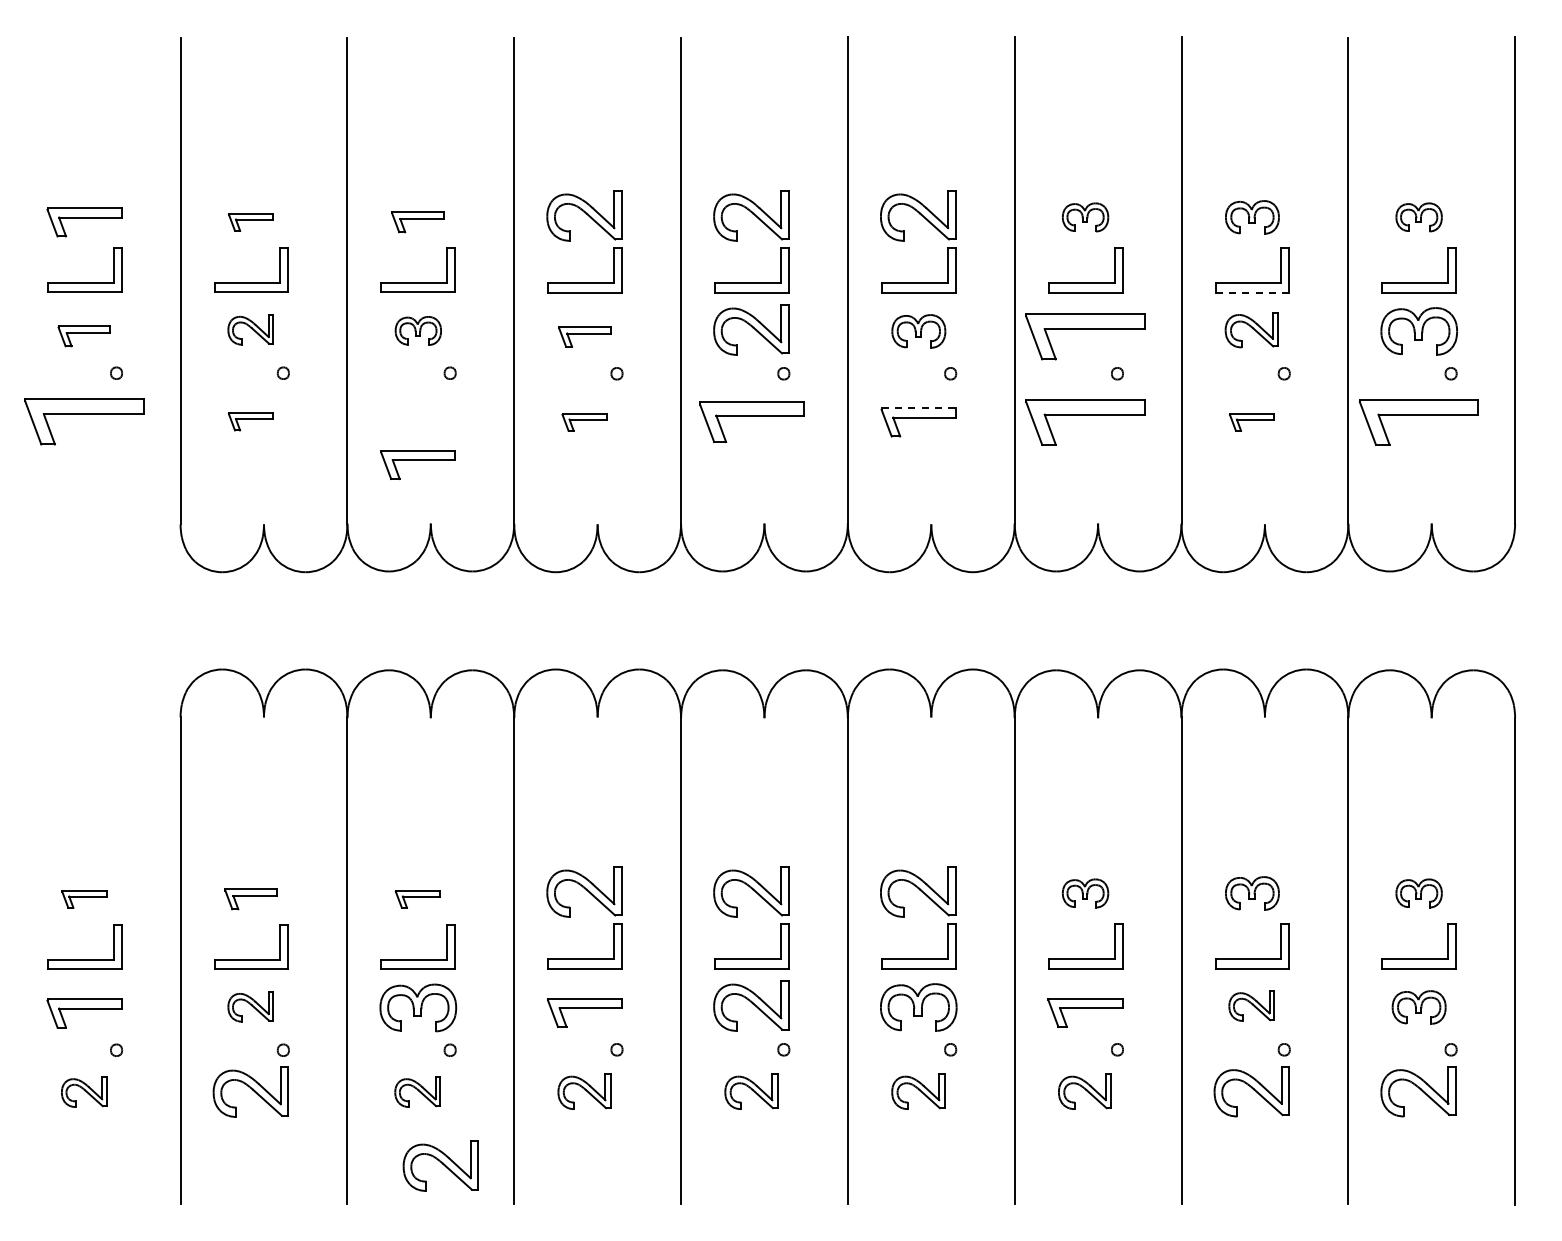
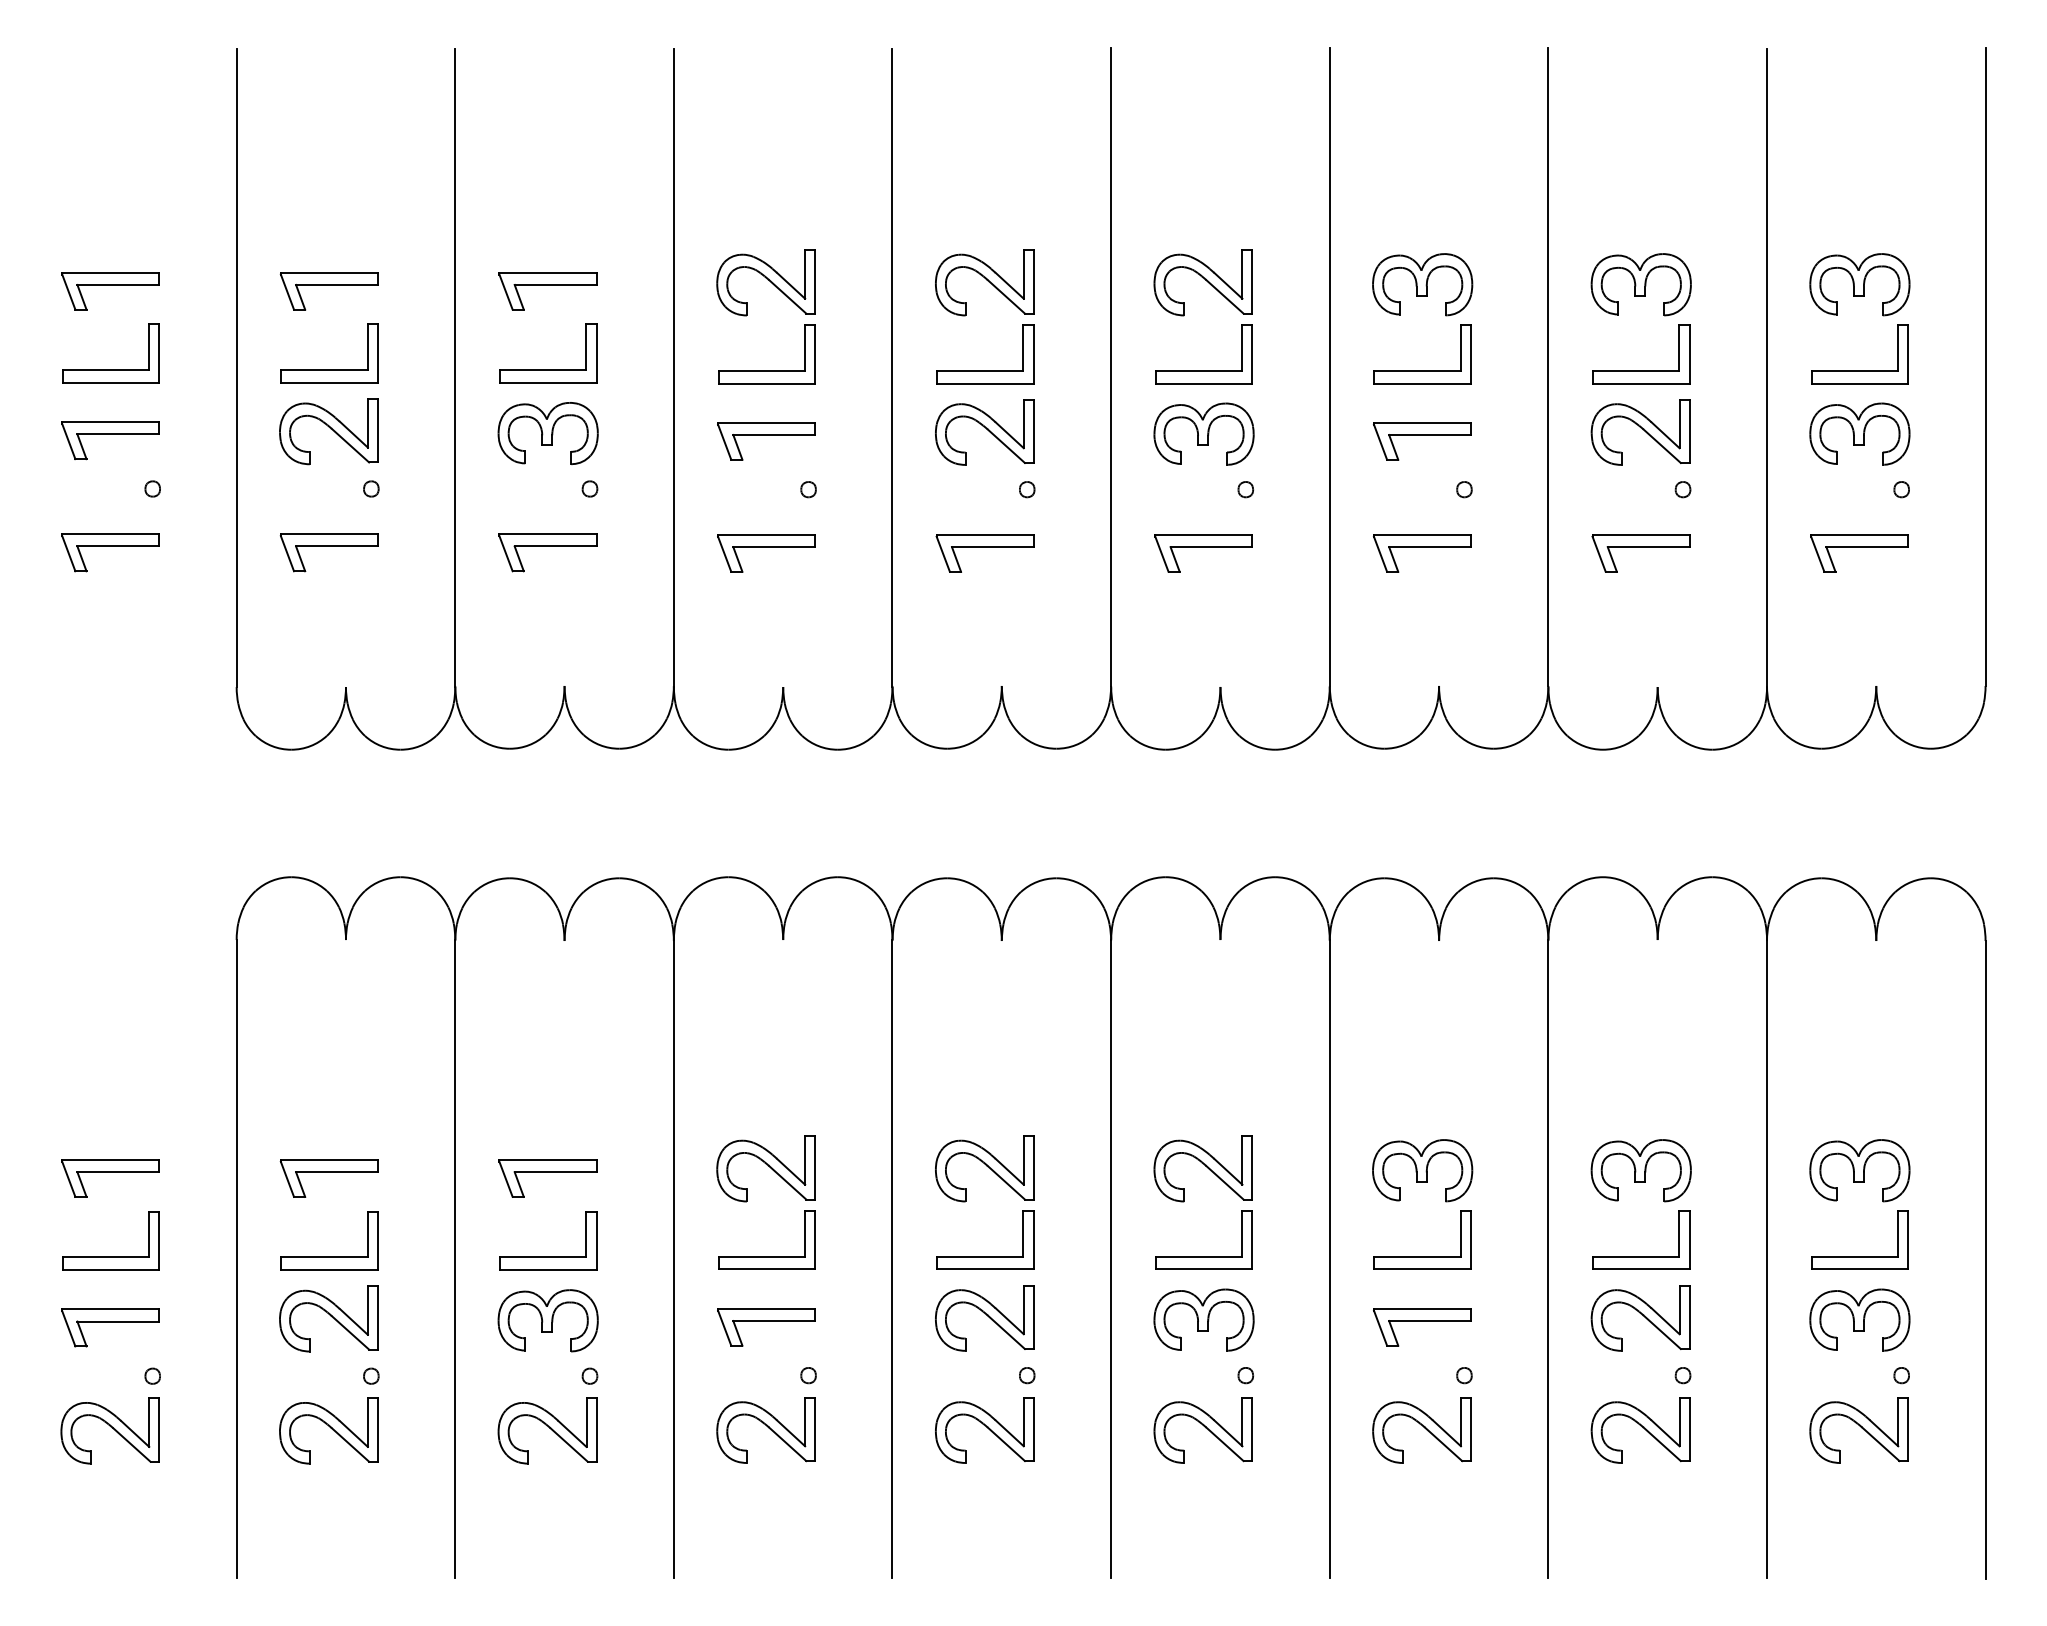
part: (1085, 217) -> (1422, 284), size x1.67
part: (1252, 217) -> (1641, 284), size x1.43
part: (1418, 217) -> (1858, 284), size x1.67
part: (250, 222) -> (328, 291), size x1.67
part: (417, 222) -> (547, 291), size x1.43
line: (1252, 292) -> (1641, 383), dashed -> solid
part: (250, 329) -> (328, 431), size x1.67
part: (1251, 329) -> (1640, 431), size x1.43
part: (418, 330) -> (548, 432), size x1.67
part: (918, 331) -> (1203, 434), size x1.43
part: (84, 336) -> (110, 440), size x1.43
part: (584, 336) -> (765, 440), size x1.43
part: (1085, 336) -> (1422, 440), size x0.62
line: (919, 408) -> (1205, 535), dashed -> solid
part: (84, 421) -> (110, 552), size x0.62
part: (250, 421) -> (328, 552), size x1.67
part: (584, 422) -> (765, 553), size x1.67
part: (751, 422) -> (984, 553), size x0.71
part: (1085, 422) -> (1422, 553), size x0.62
part: (1251, 422) -> (1640, 553), size x1.67
part: (1418, 422) -> (1858, 553), size x0.62
part: (417, 464) -> (547, 552), moved
part: (1085, 893) -> (1422, 1170), size x1.67
part: (1252, 893) -> (1641, 1170), size x1.43
part: (1418, 893) -> (1858, 1170), size x1.67
part: (84, 899) -> (110, 1178), size x1.67
part: (250, 899) -> (328, 1178), size x1.43
part: (417, 899) -> (547, 1178), size x1.67
part: (1251, 1005) -> (1640, 1317), size x1.67
part: (250, 1006) -> (328, 1318), size x1.67
part: (1418, 1007) -> (1858, 1320), size x1.43
part: (84, 1091) -> (110, 1430), size x1.67
part: (417, 1091) -> (547, 1430), size x1.67
part: (584, 1091) -> (765, 1430), size x1.43
part: (751, 1091) -> (984, 1430), size x1.43
part: (918, 1091) -> (1203, 1430), size x1.43
part: (1084, 1091) -> (1421, 1430), size x1.43
part: (440, 1165) -> (577, 1527), removed

